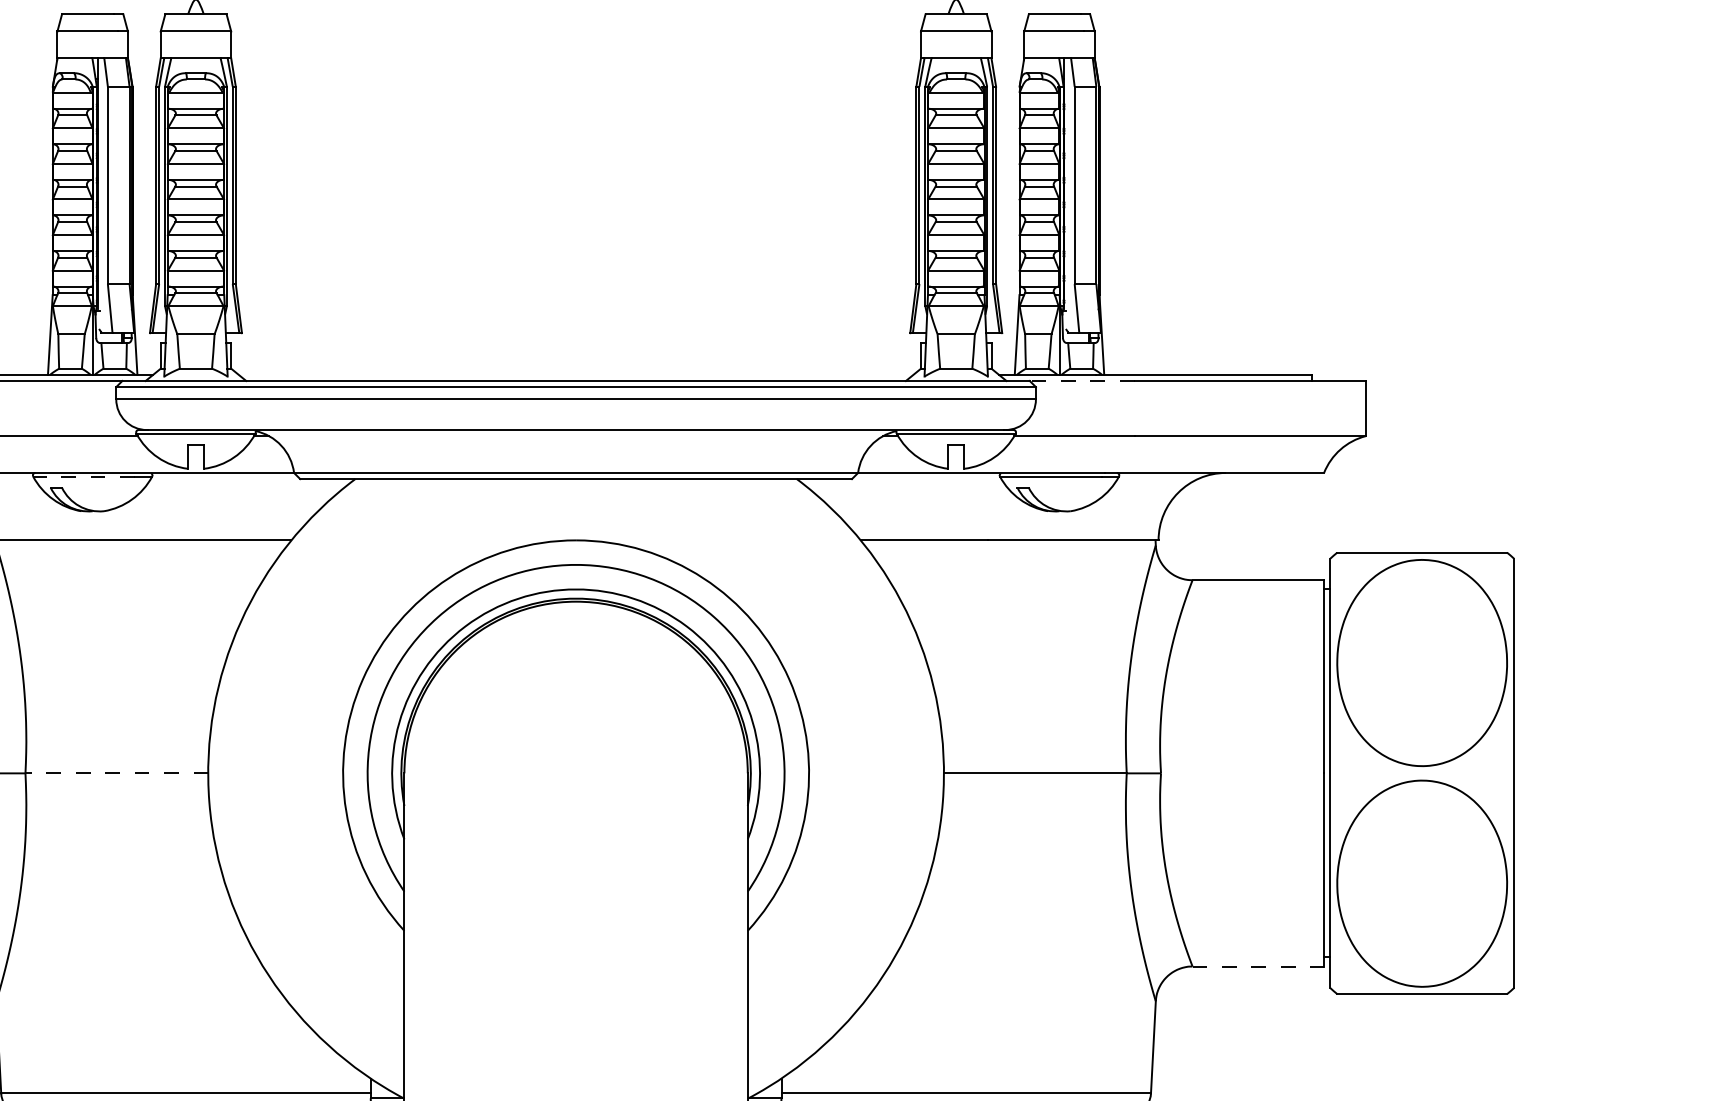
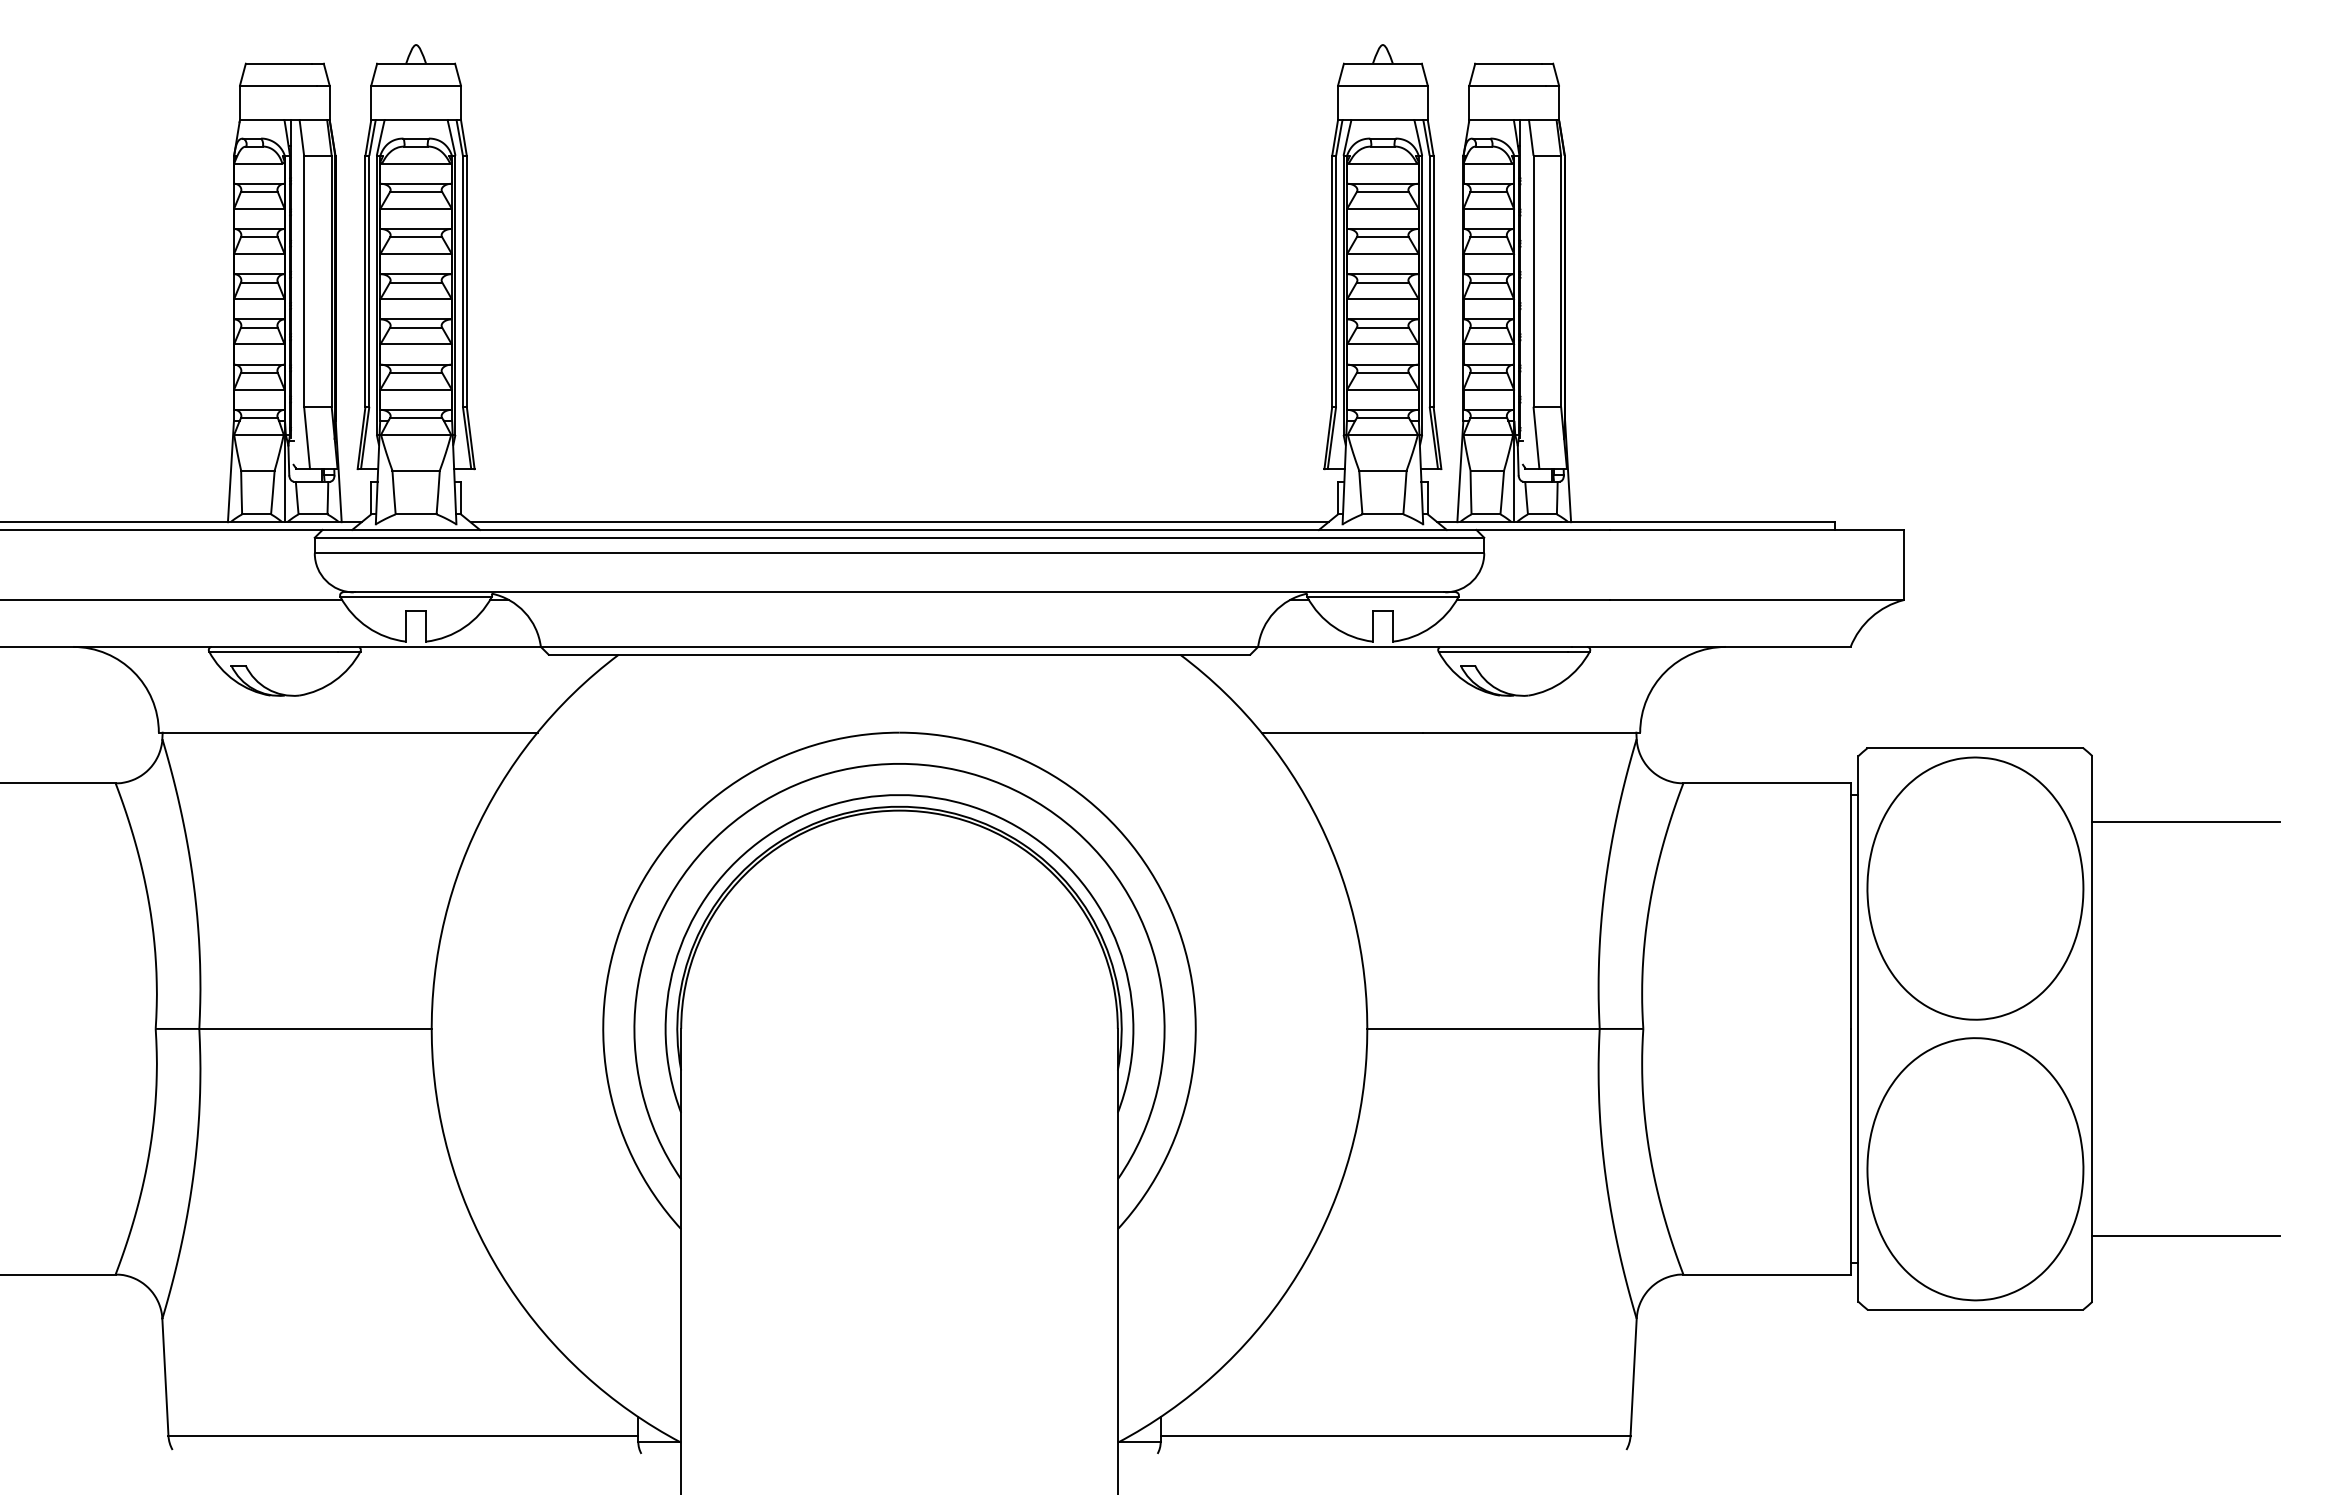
line: (576, 375) -> (899, 522), added
line: (1082, 380) -> (1543, 529), dashed -> solid
line: (83, 476) -> (273, 651), dashed -> solid
line: (1587, 611) -> (2185, 822), added
line: (116, 773) -> (315, 1028), dashed -> solid
line: (1587, 935) -> (2185, 1235), added
line: (1258, 966) -> (1767, 1274), dashed -> solid

